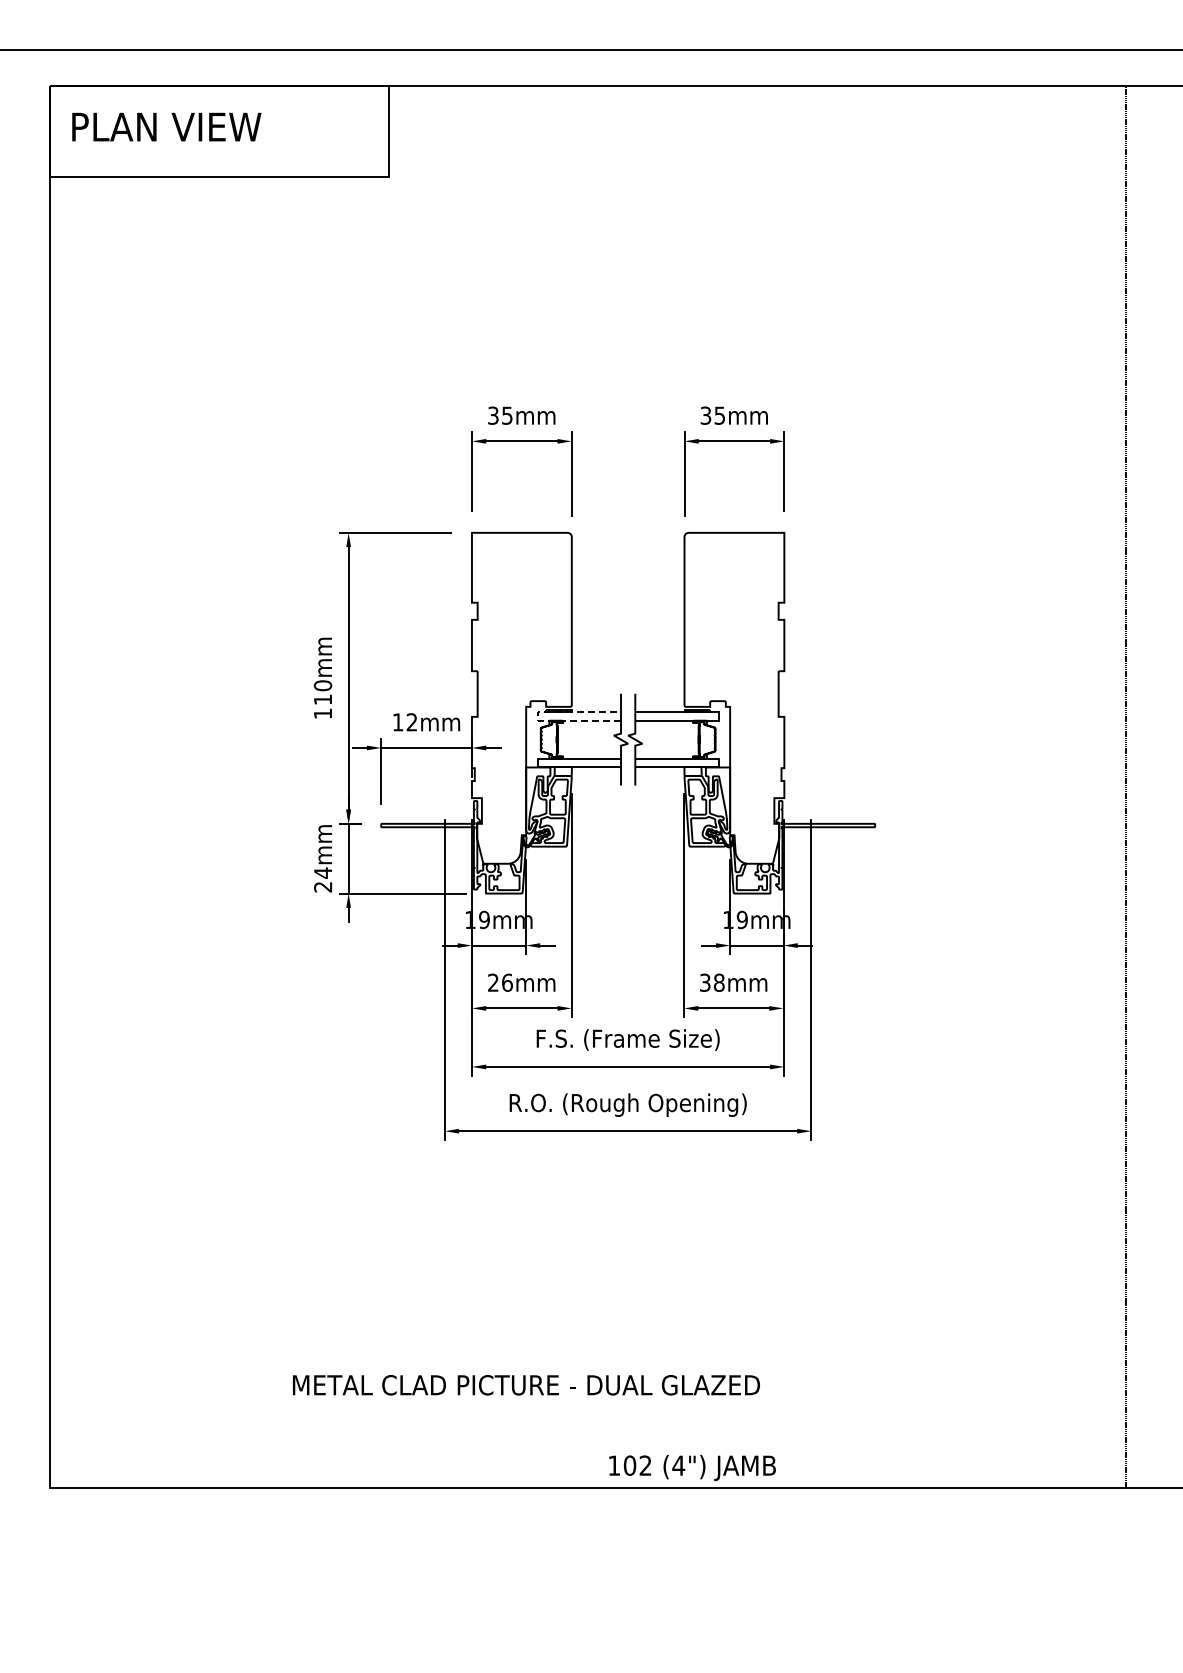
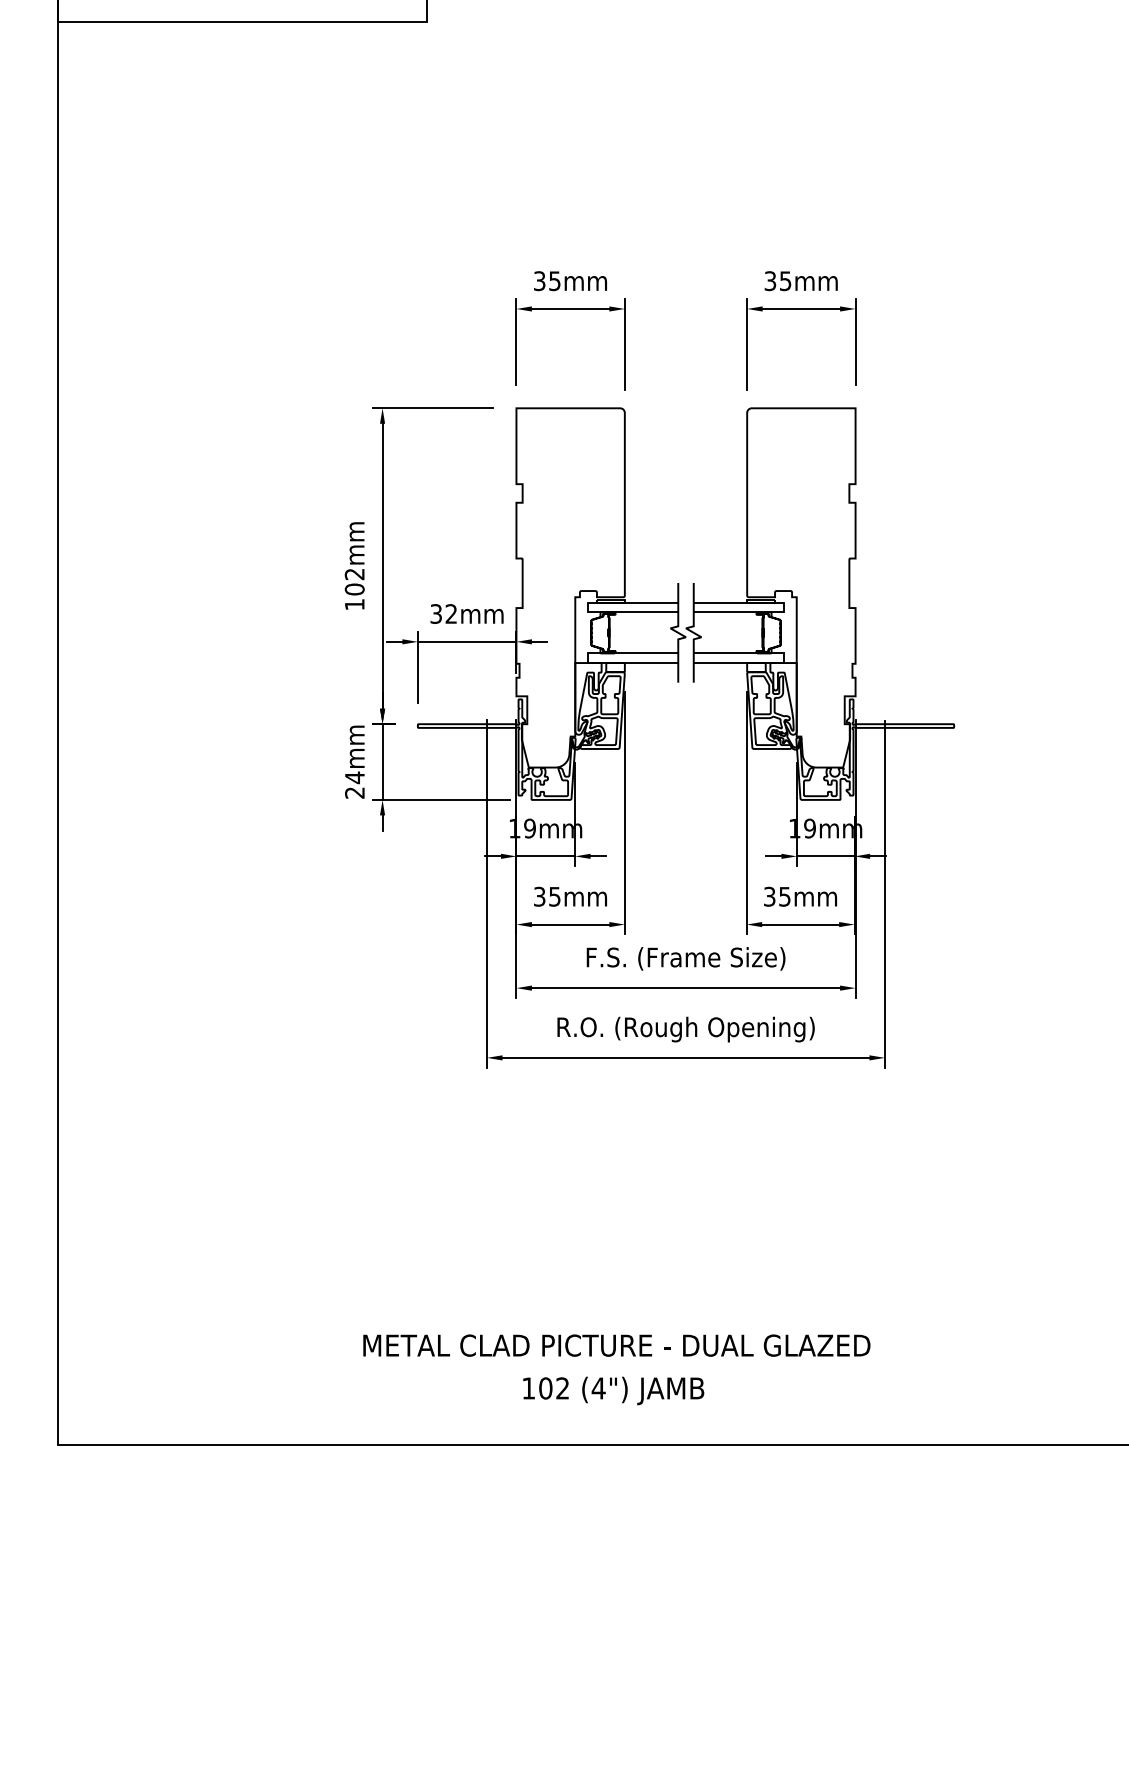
text: (322, 692) -> (354, 581), 110mm -> 102mm
line: (537, 715) -> (587, 606), dashed -> solid
text: (397, 722) -> (435, 614), 12mm -> 32mm
text: (500, 982) -> (547, 896), 26mm -> 35mm
text: (718, 982) -> (784, 896), 38mm -> 35mm
text: (526, 1385) -> (616, 1345), moved
text: (692, 1468) -> (613, 1391), moved

